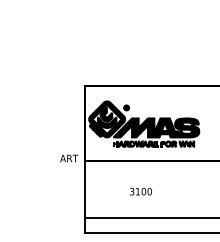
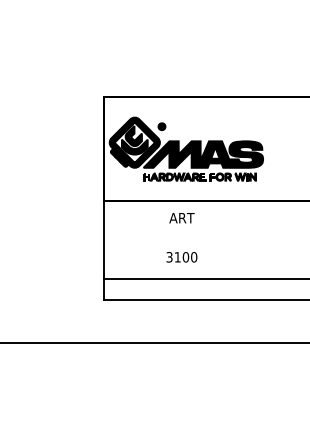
text: (68, 158) -> (181, 218), moved
text: (140, 191) -> (181, 257), moved

